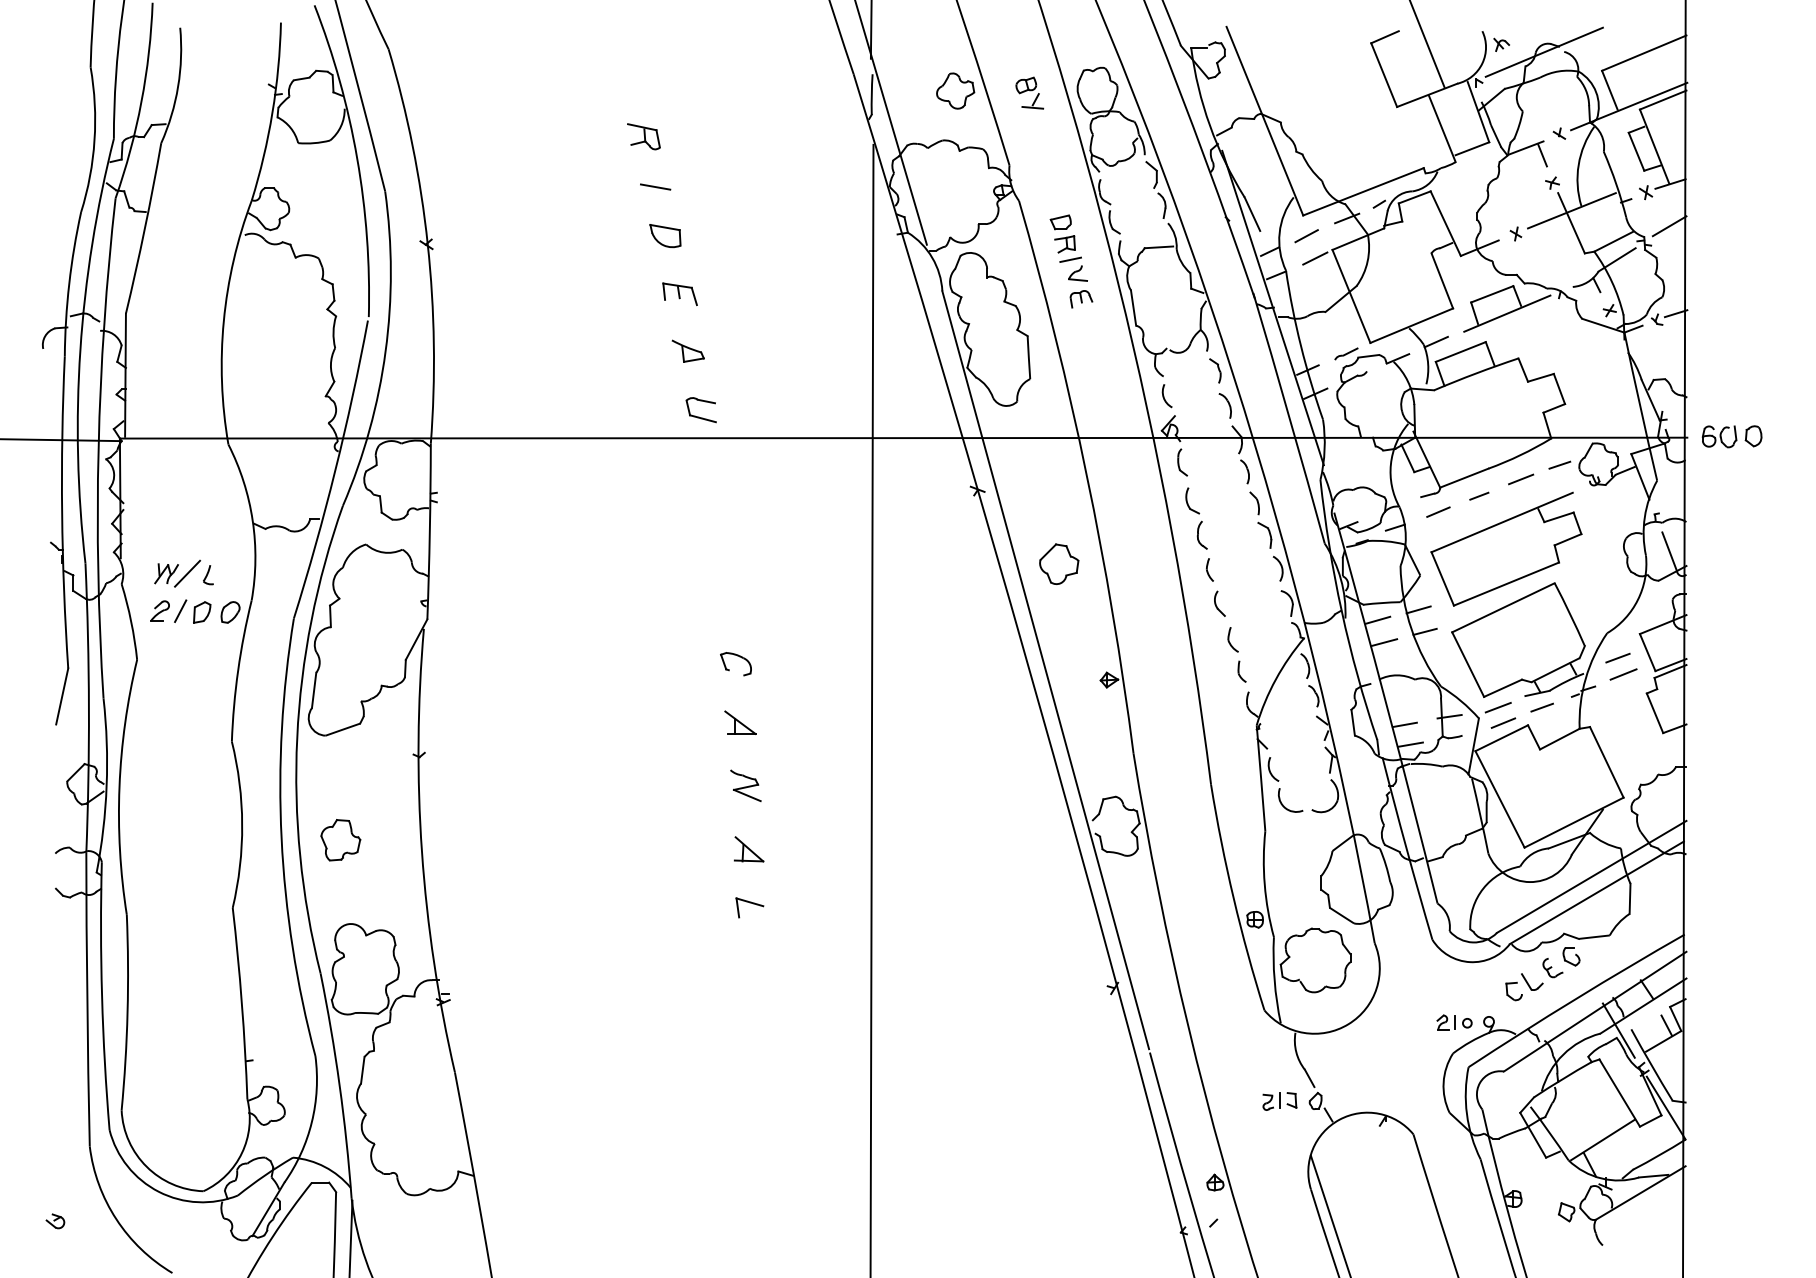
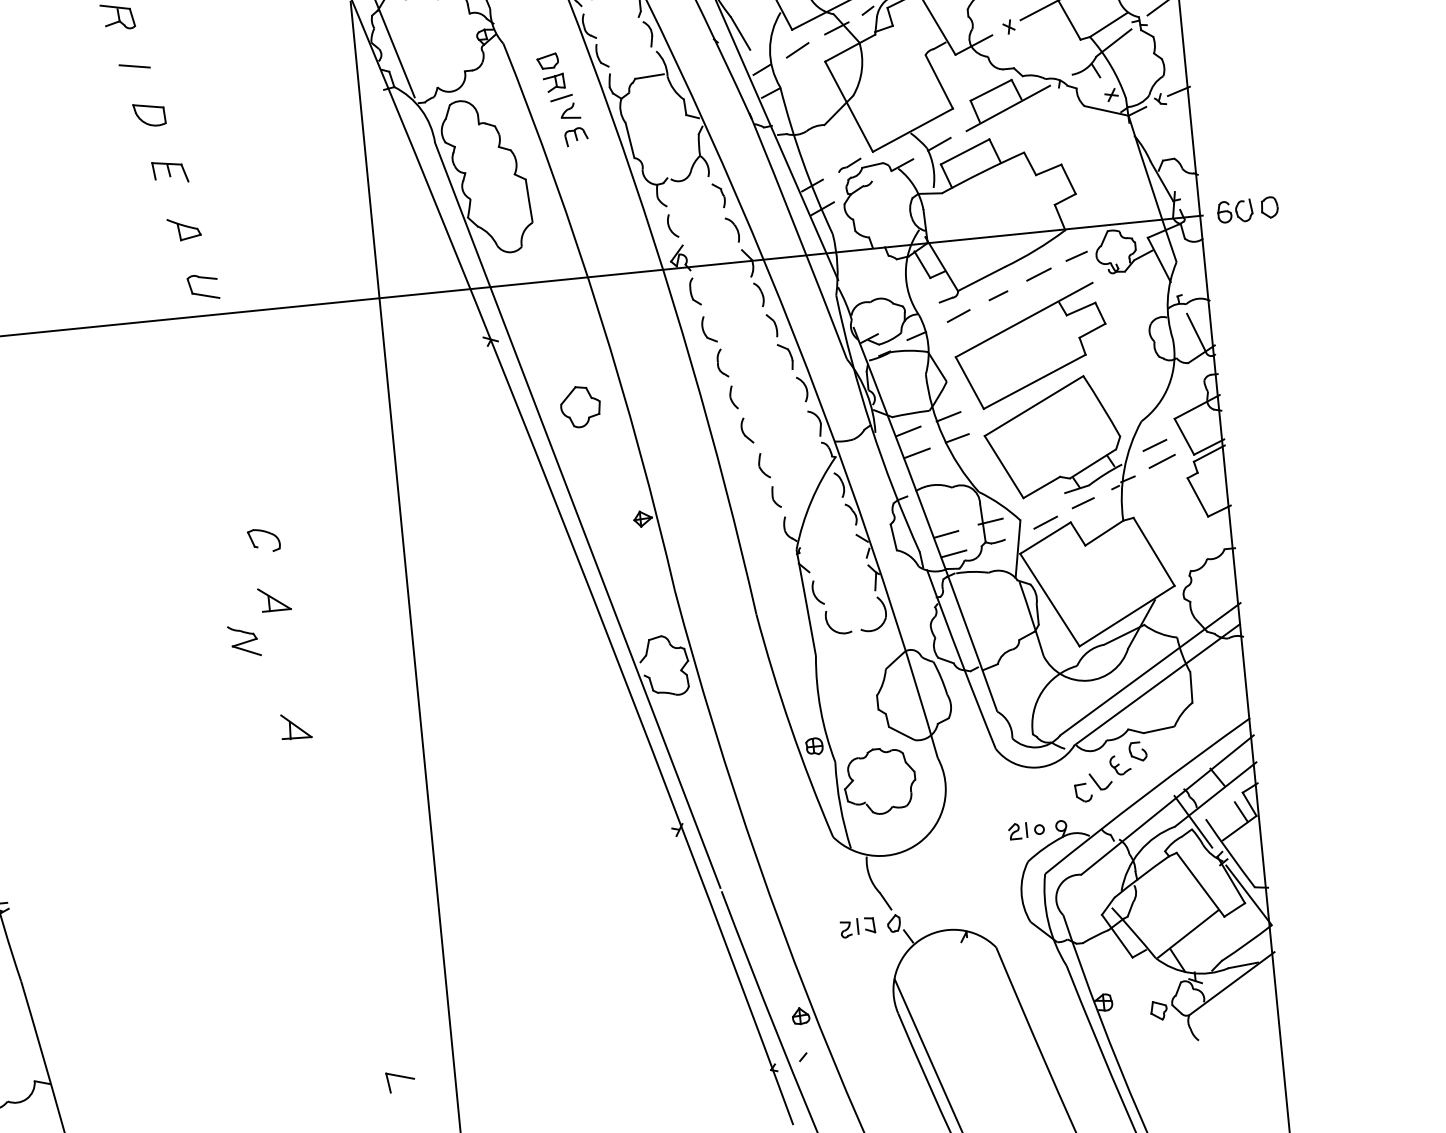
line: (1315, 258) -> (808, 72), removed
line: (1497, 707) -> (1038, 507), removed
part: (745, 785) -> (244, 640), moved
part: (749, 907) -> (400, 1081), moved

